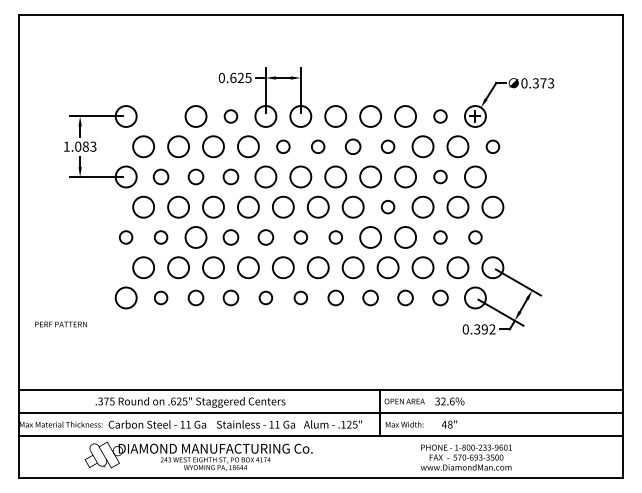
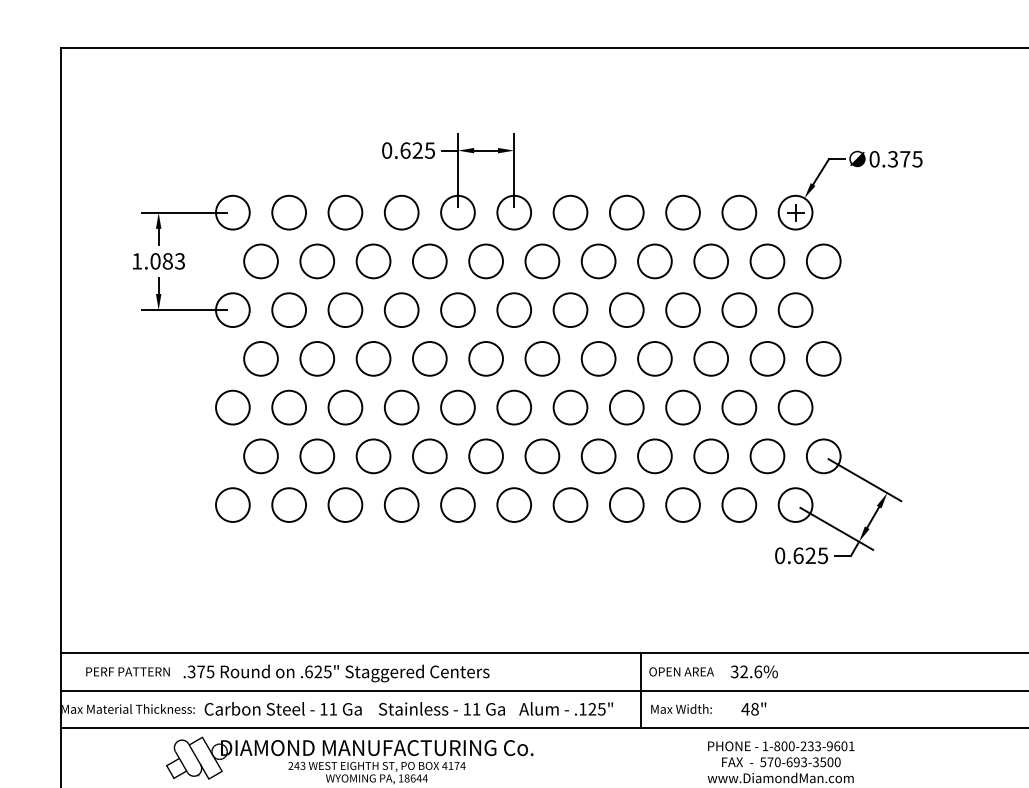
text: (551, 82) -> (918, 157), 0.373 -> 0.375
circle: (160, 116) -> (288, 212), added
circle: (230, 116) -> (400, 212), size x1.67
circle: (440, 116) -> (739, 212), size x1.67
circle: (283, 146) -> (486, 261), size x1.67
circle: (317, 146) -> (541, 261), size x1.67
circle: (352, 146) -> (597, 261), size x1.43
circle: (387, 146) -> (653, 261), size x1.67
circle: (492, 146) -> (823, 261), size x1.67
circle: (160, 176) -> (288, 309), size x1.43
circle: (195, 176) -> (344, 309), size x1.43
circle: (230, 176) -> (400, 309), size x1.43
circle: (440, 176) -> (739, 309), size x1.67
circle: (387, 206) -> (653, 357), size x1.67
circle: (125, 237) -> (231, 407), size x1.67
circle: (160, 237) -> (288, 407), size x1.67
circle: (230, 237) -> (400, 407), size x1.43
circle: (265, 237) -> (457, 407), size x1.43
circle: (300, 237) -> (513, 407), size x1.67
circle: (335, 237) -> (570, 407), size x1.67
circle: (440, 237) -> (739, 407), size x1.67
circle: (475, 237) -> (795, 407), size x1.67
circle: (160, 297) -> (288, 504), size x1.67
circle: (195, 297) -> (344, 504), size x1.43
circle: (230, 297) -> (400, 504), size x1.43
circle: (265, 297) -> (457, 504), size x1.67
circle: (300, 297) -> (513, 504), size x1.67
circle: (335, 297) -> (570, 504), size x1.43
circle: (370, 297) -> (626, 504), size x1.43
circle: (405, 297) -> (682, 504), size x1.43
circle: (440, 297) -> (739, 504), size x1.43
text: (60, 324) -> (127, 671), moved
text: (484, 329) -> (810, 555), 0.392 -> 0.625

